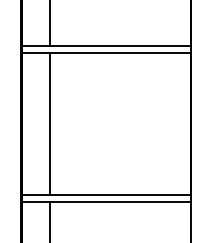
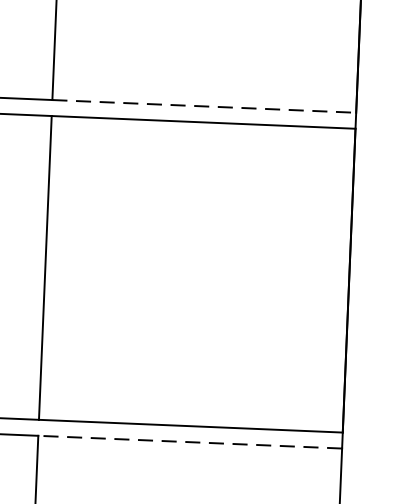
line: (120, 46) -> (204, 107), solid -> dashed
line: (120, 202) -> (190, 442), solid -> dashed

